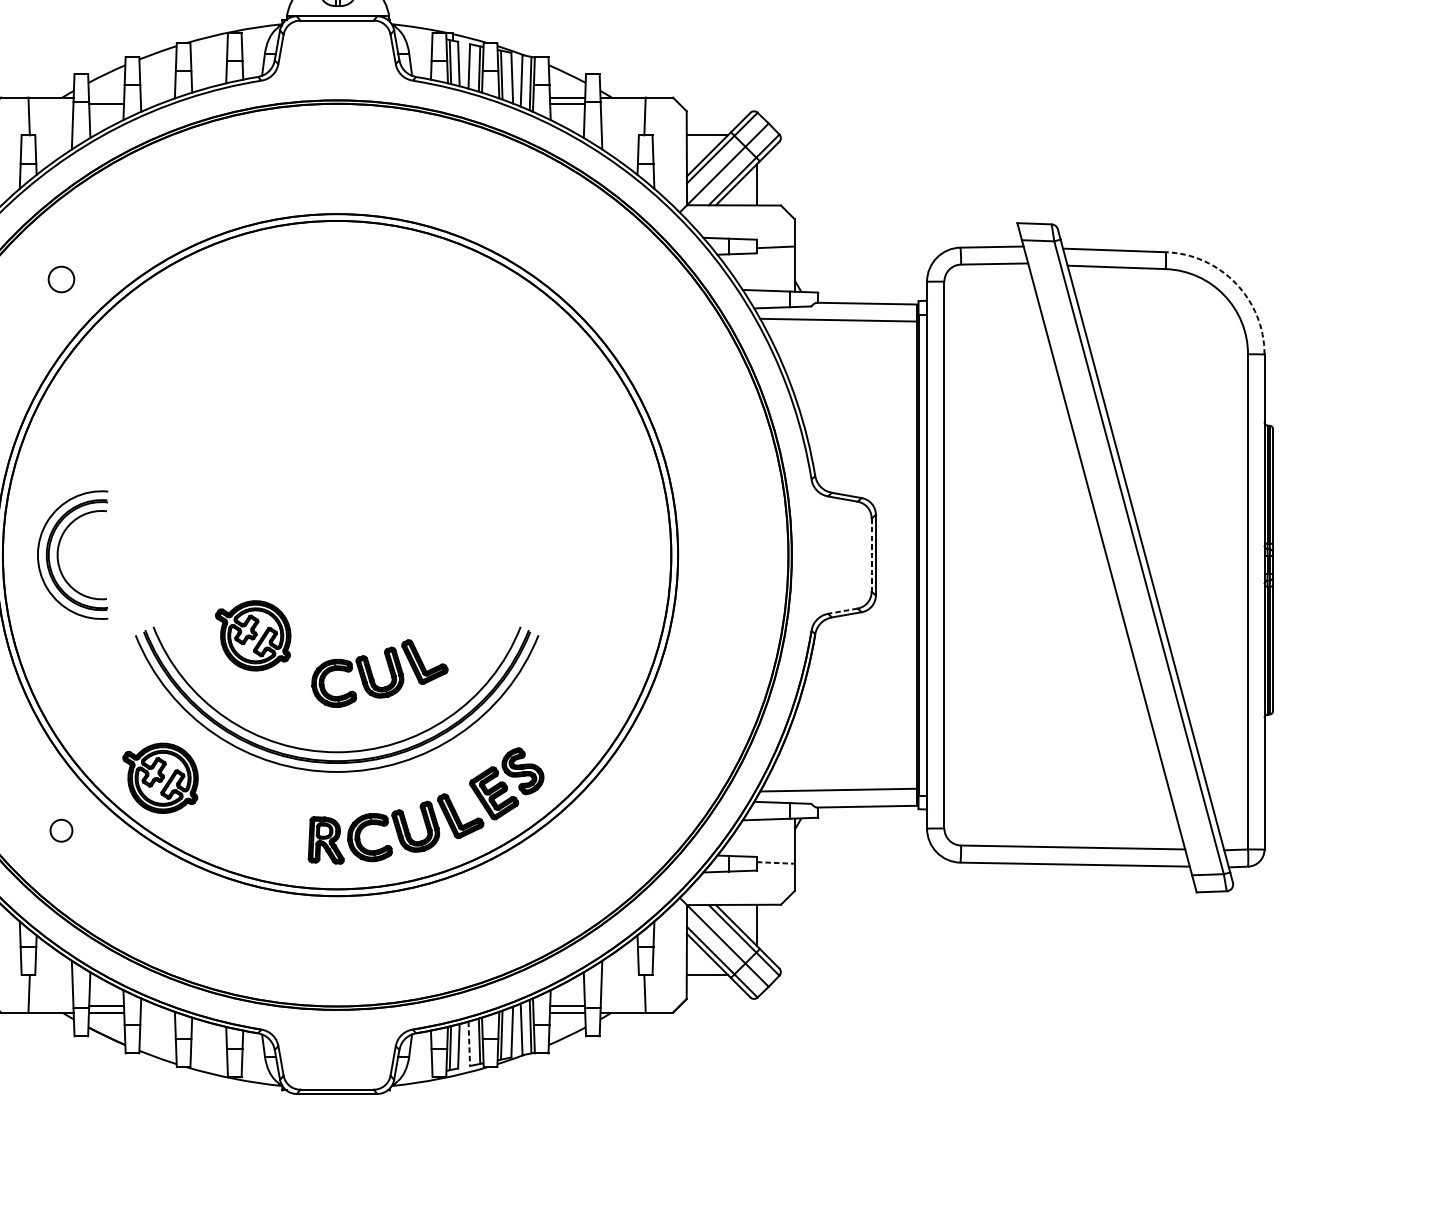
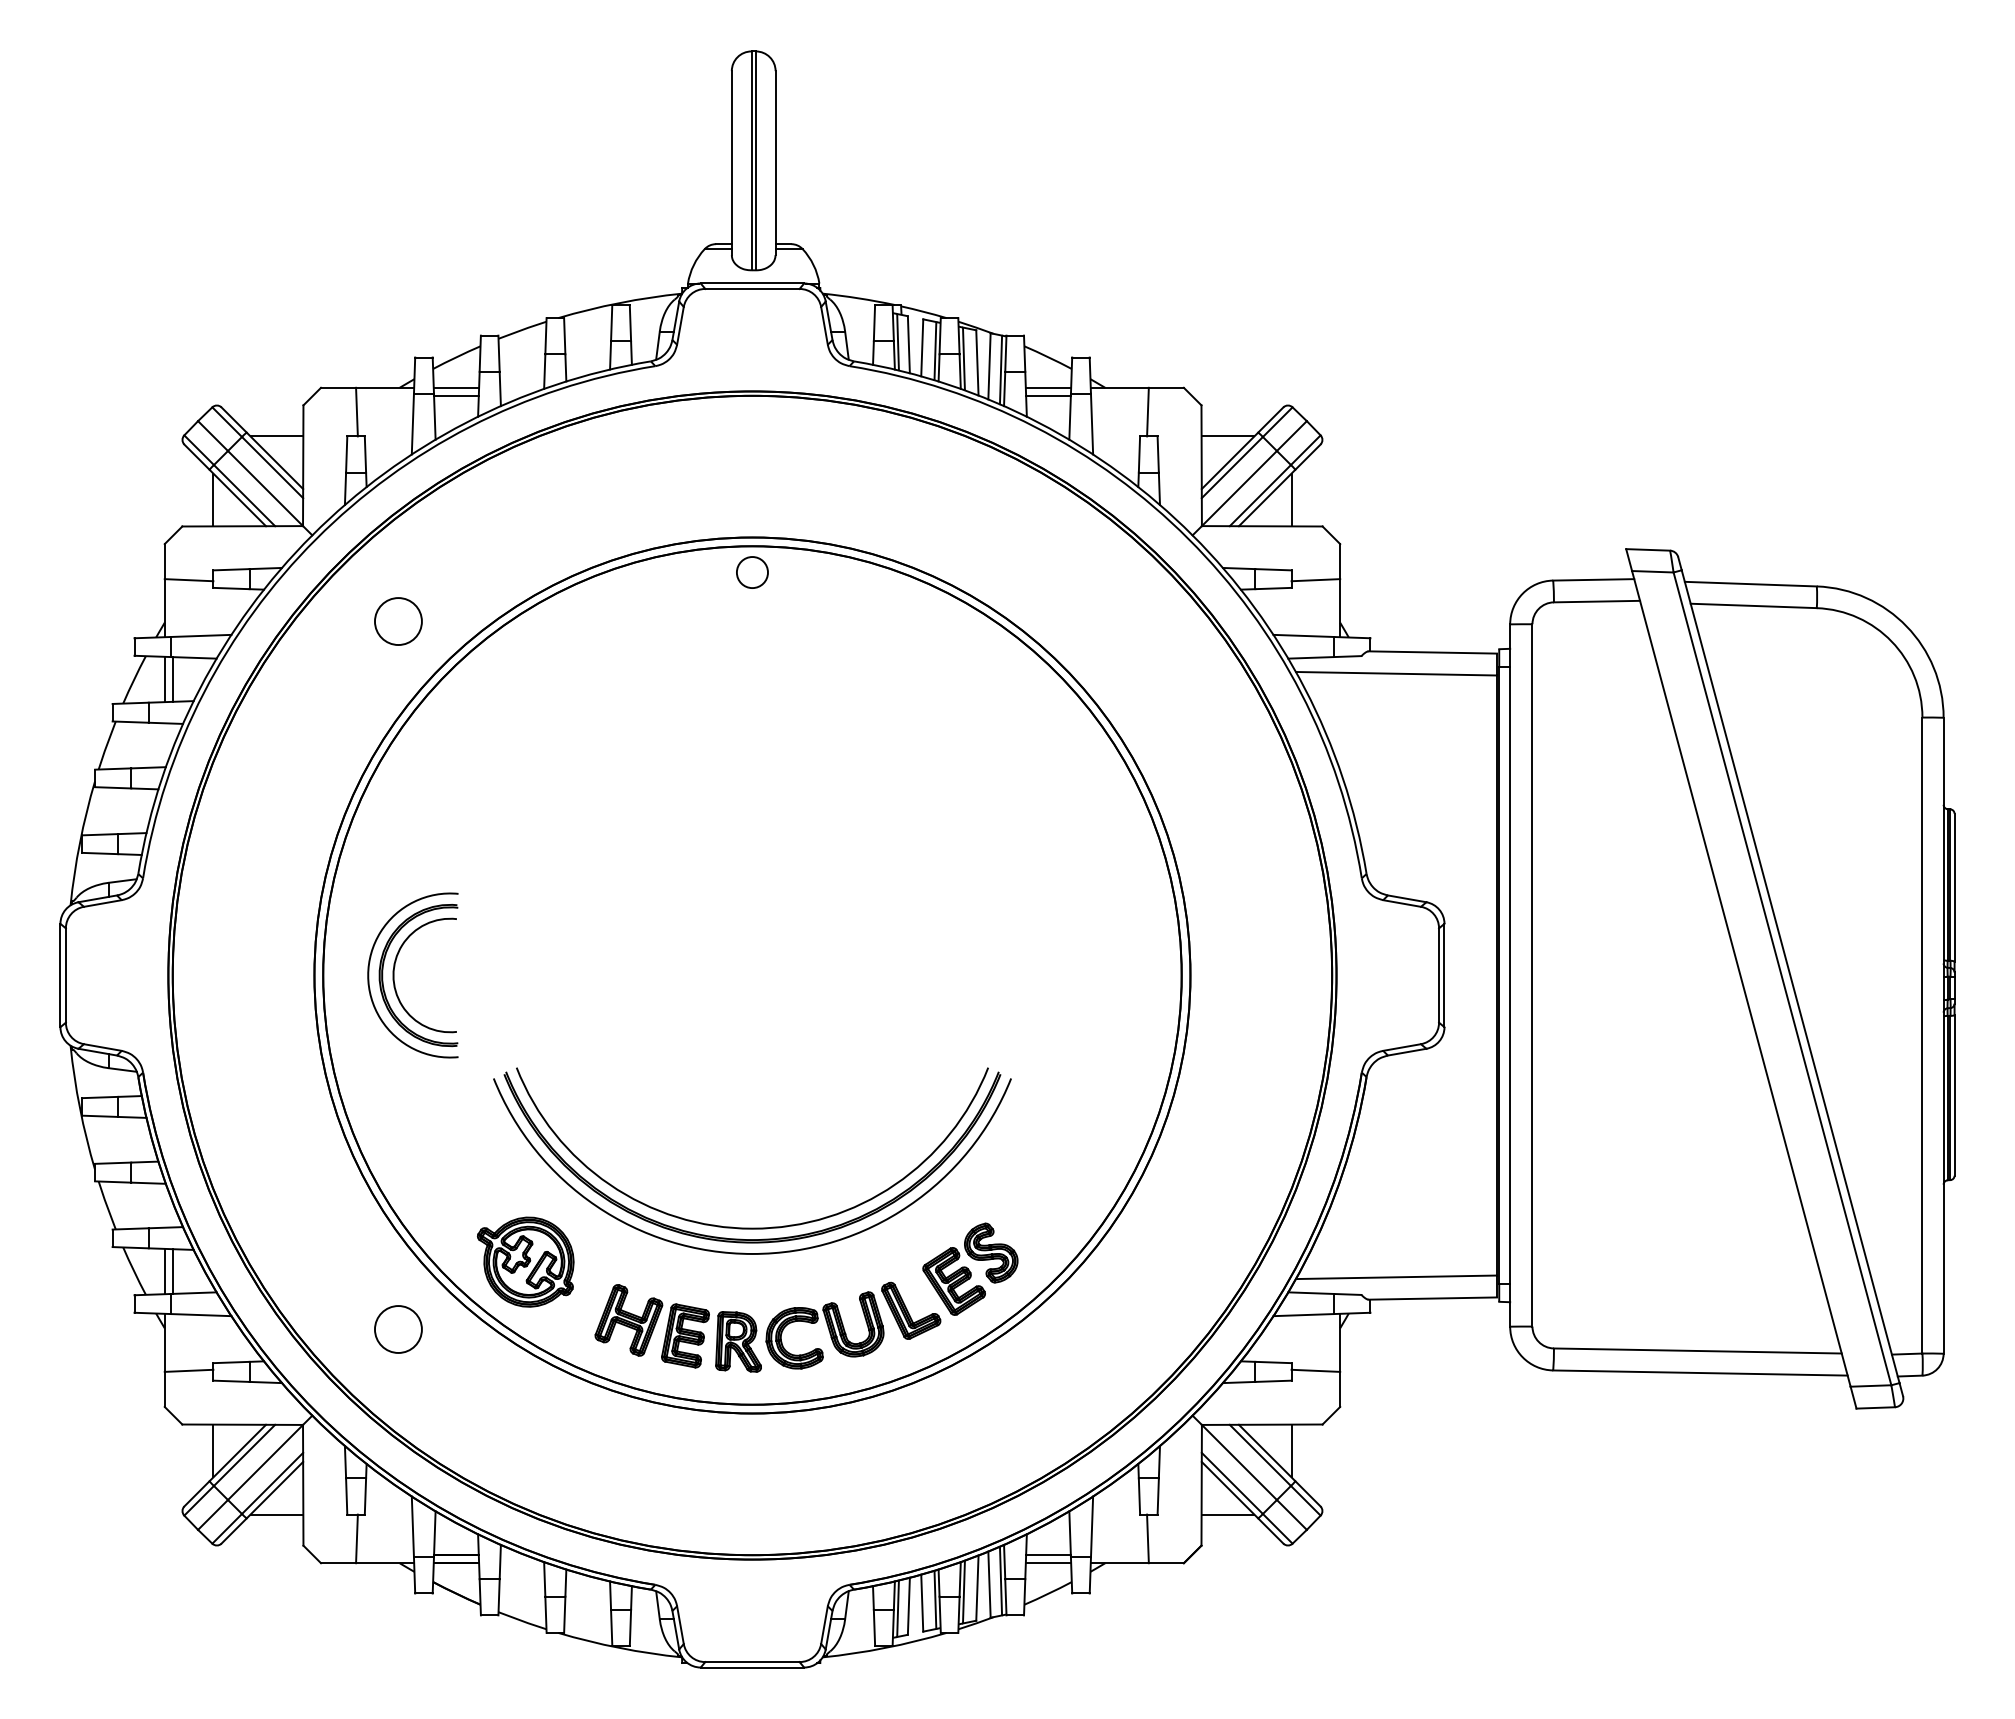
line: (106, 97) -> (456, 387), added
circle: (337, 241) -> (752, 572), added
circle: (61, 279) -> (398, 621), size x1.43
arc: (1235, 283) -> (1906, 626), dashed -> solid
line: (872, 555) -> (1439, 976), dashed -> solid
line: (842, 611) -> (1401, 1047), dashed -> solid
part: (253, 635) -> (644, 1078), removed
part: (372, 675) -> (798, 1129), removed
part: (258, 828) -> (651, 1326), added
circle: (61, 830) -> (398, 1329), size x1.67
line: (776, 862) -> (1316, 1370), dashed -> solid
line: (469, 1044) -> (922, 1603), dashed -> solid

